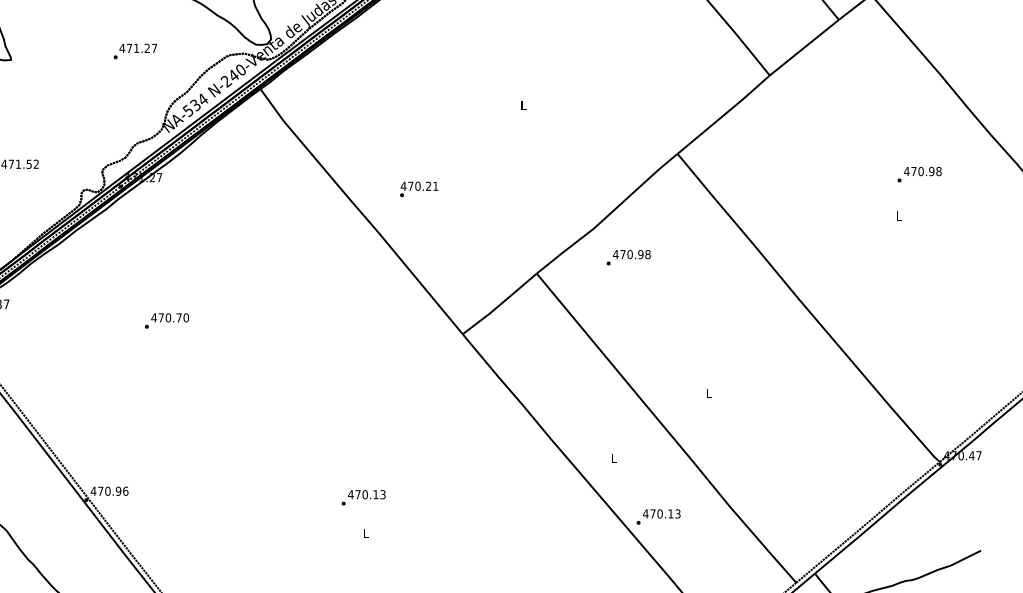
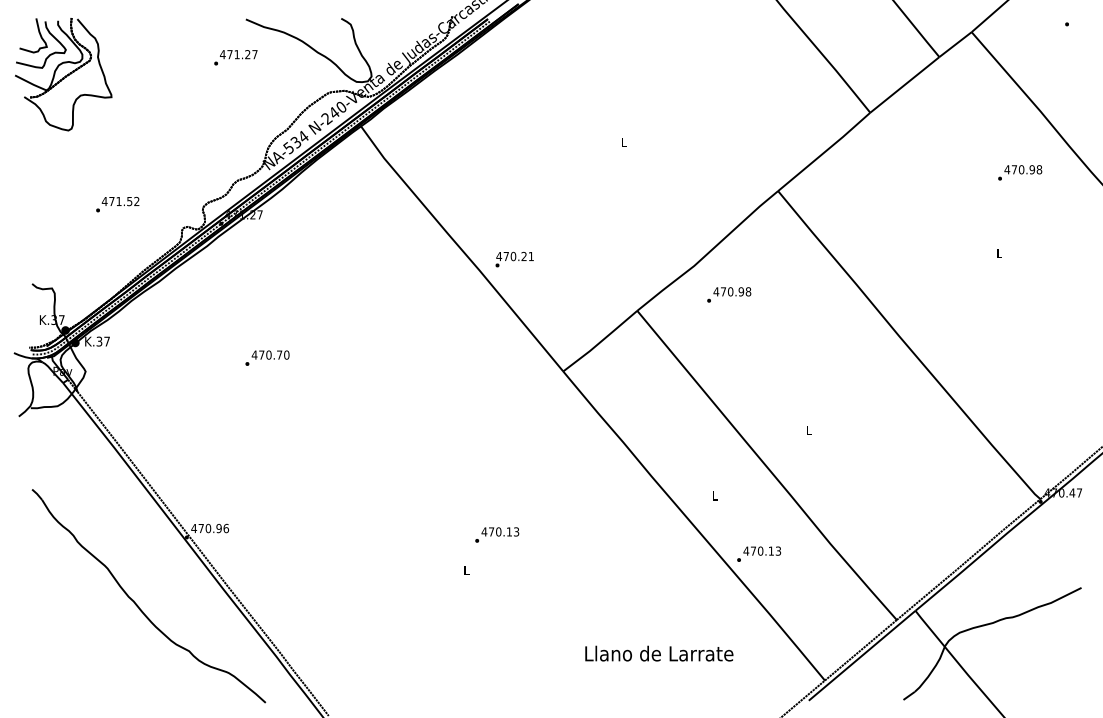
text: (134, 51) -> (235, 57), moved
text: (919, 174) -> (1020, 172), moved
text: (418, 189) -> (514, 259), moved
text: (363, 497) -> (497, 534), moved

